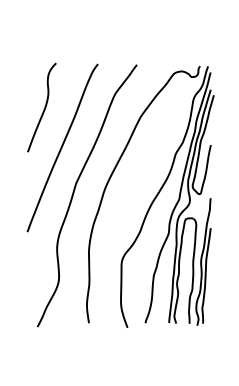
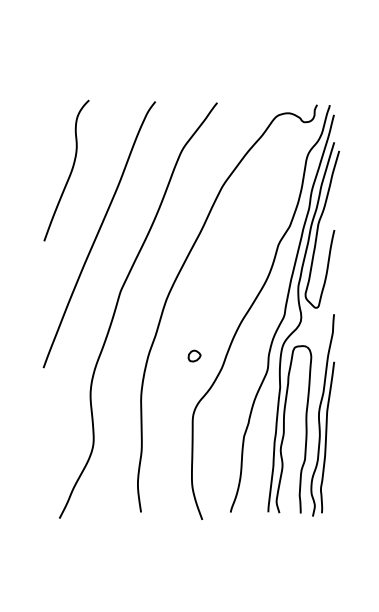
part: (122, 224) -> (194, 355), added

